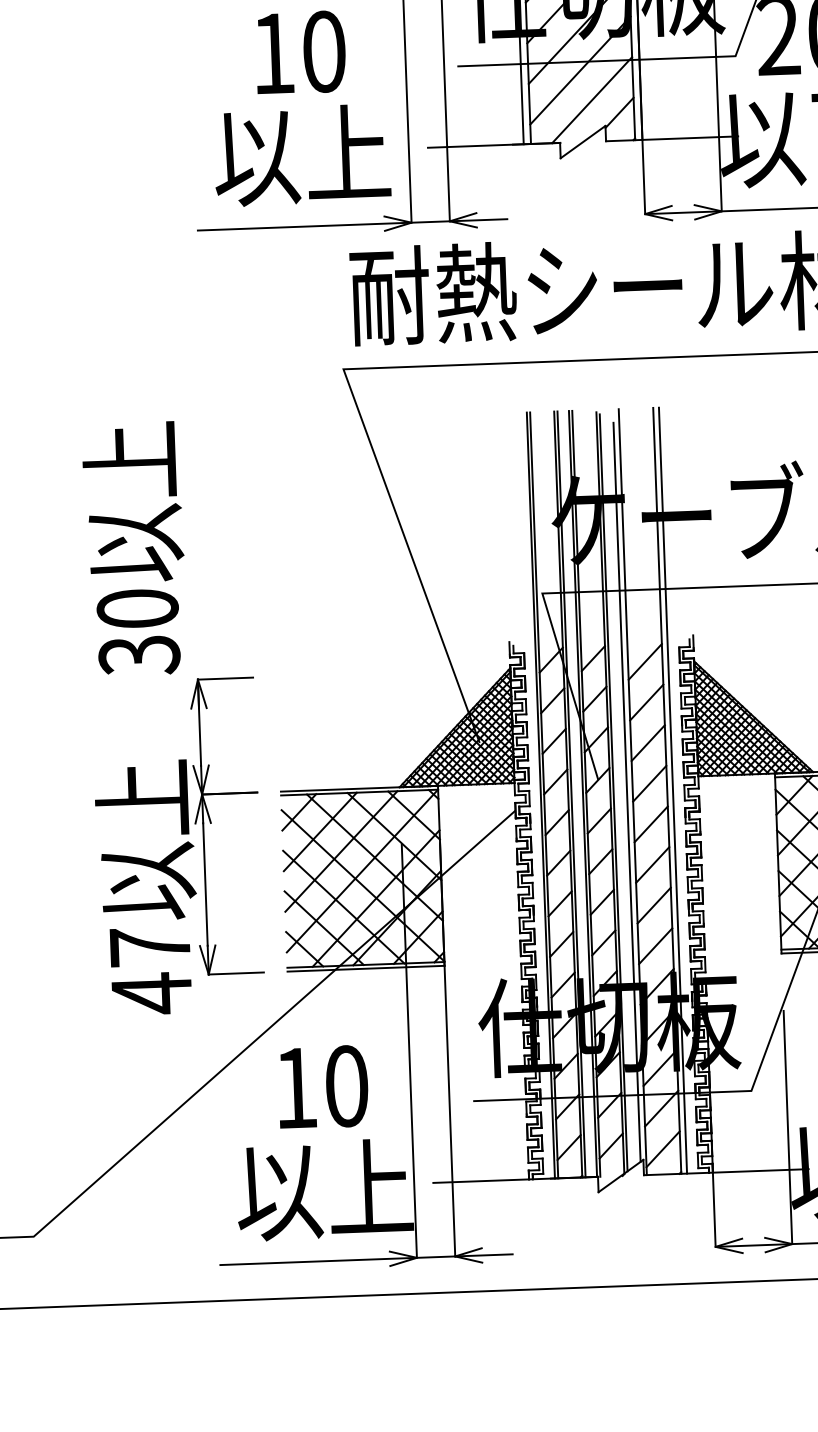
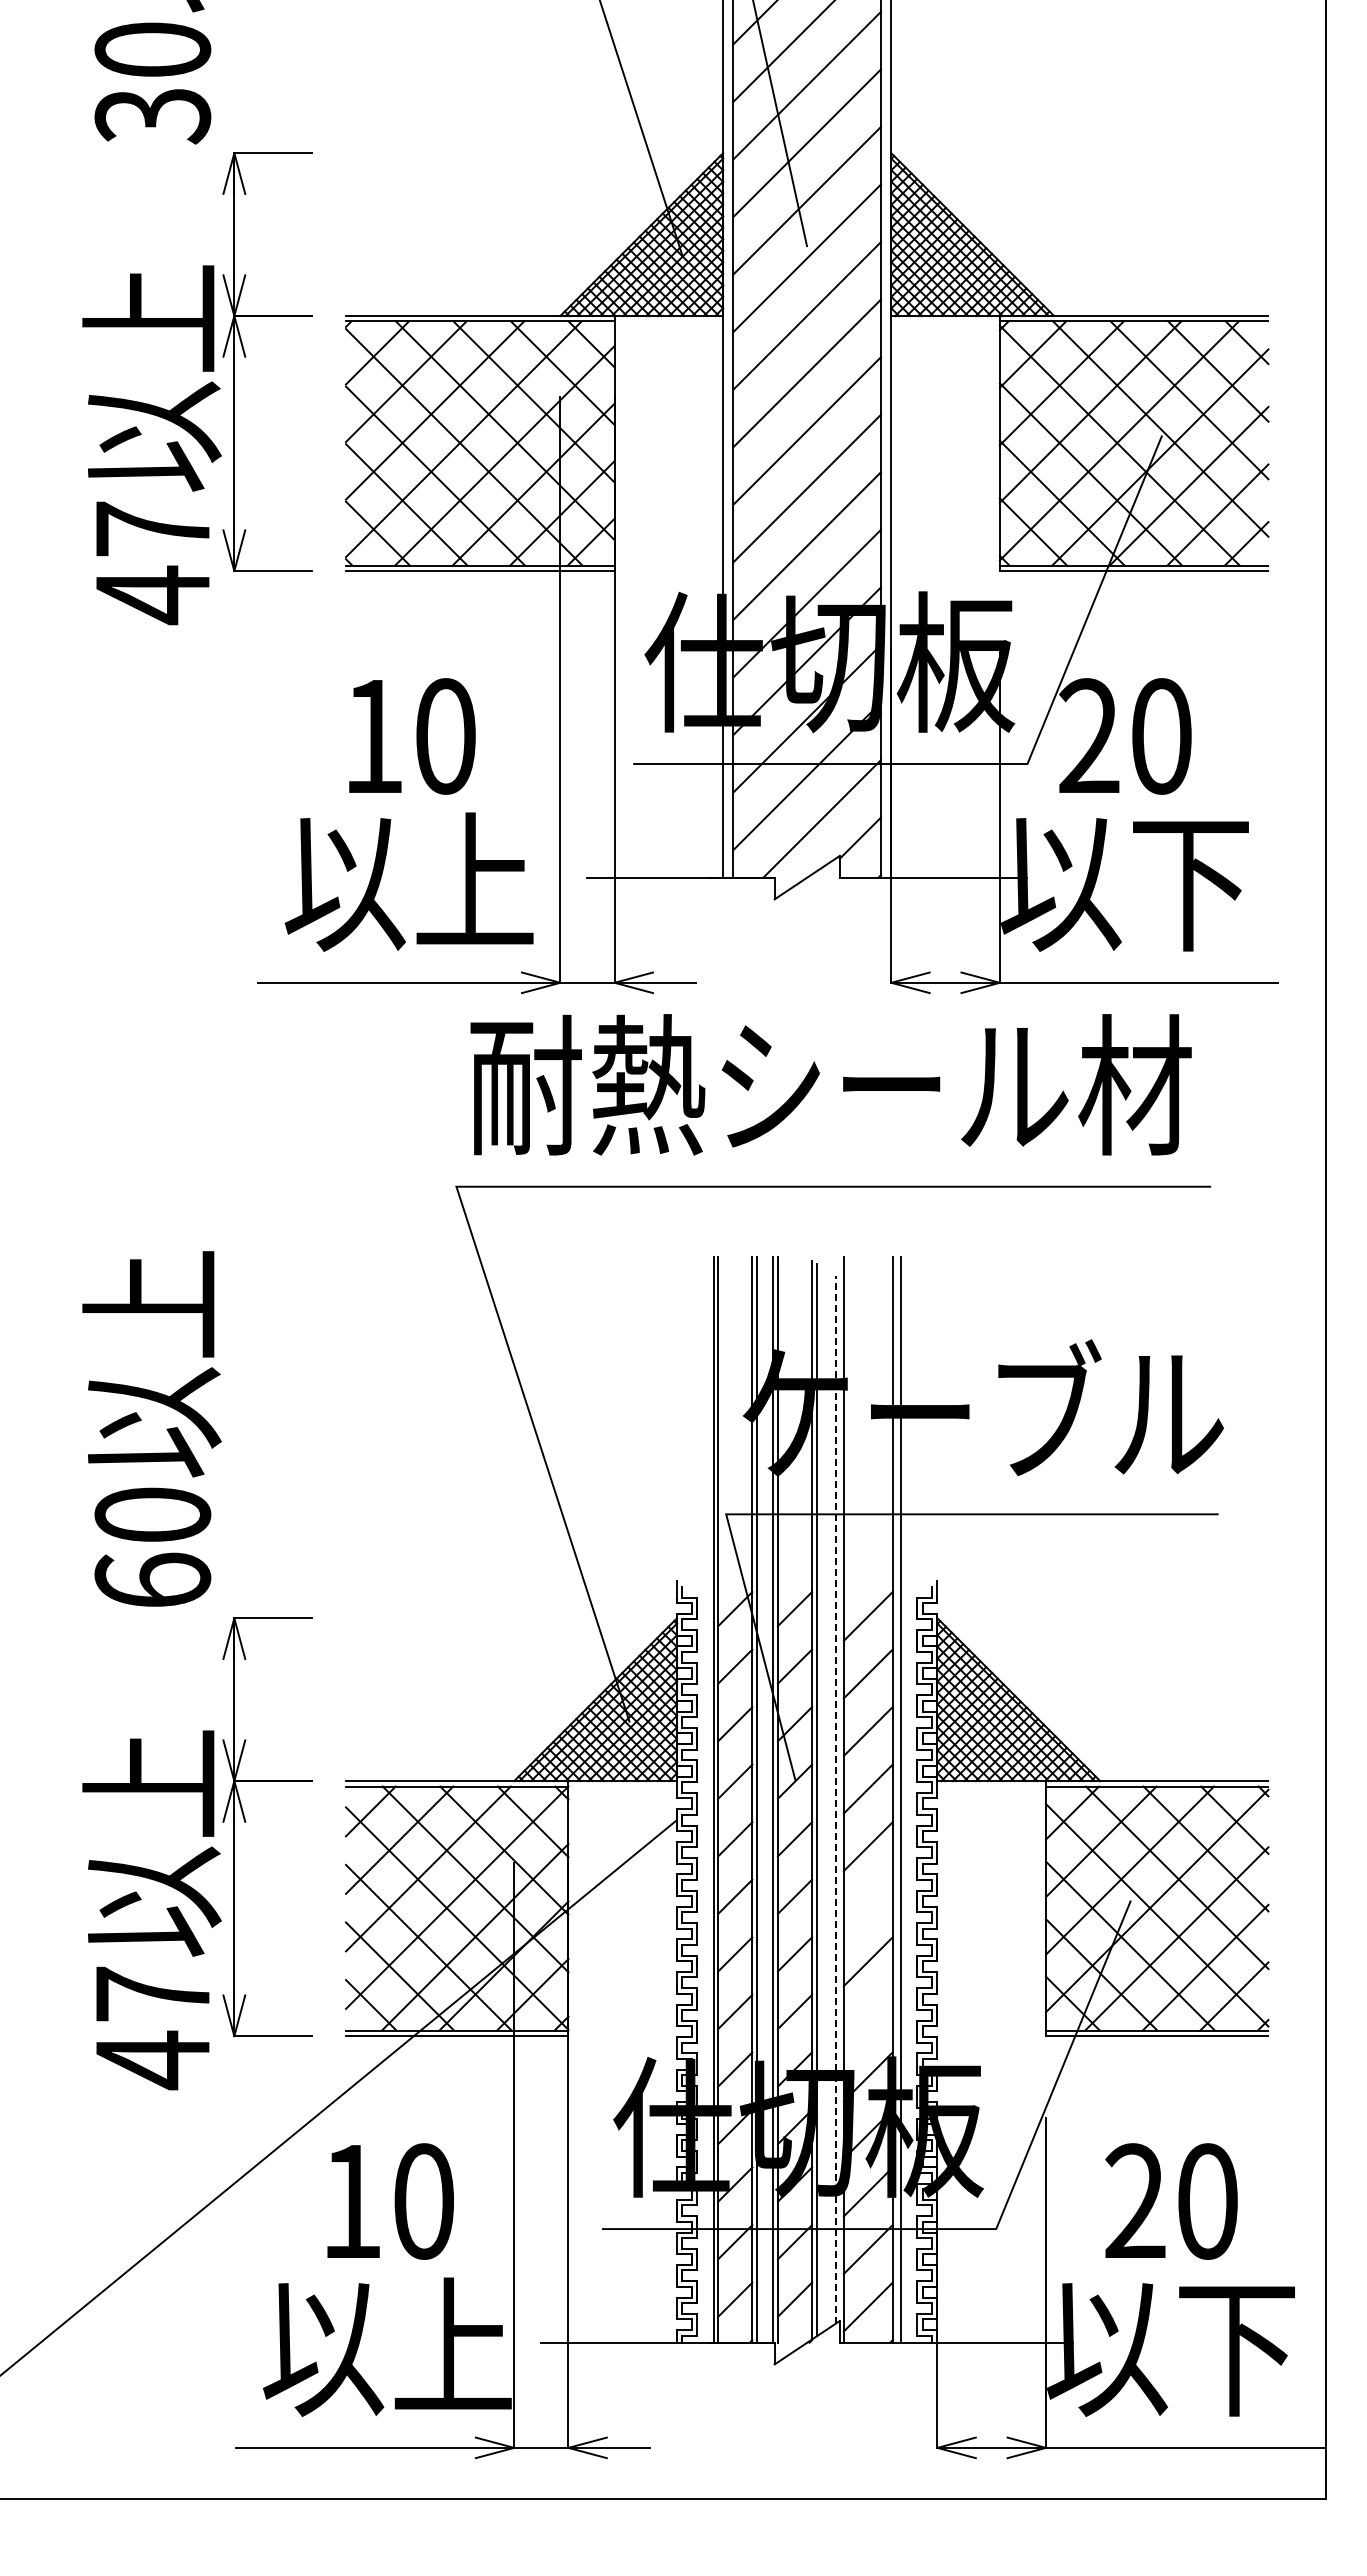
text: (139, 655) -> (152, 1580), 30 -> 60
line: (626, 792) -> (835, 1800), solid -> dashed
line: (652, 864) -> (867, 1903), removed
line: (655, 945) -> (867, 2018), removed

